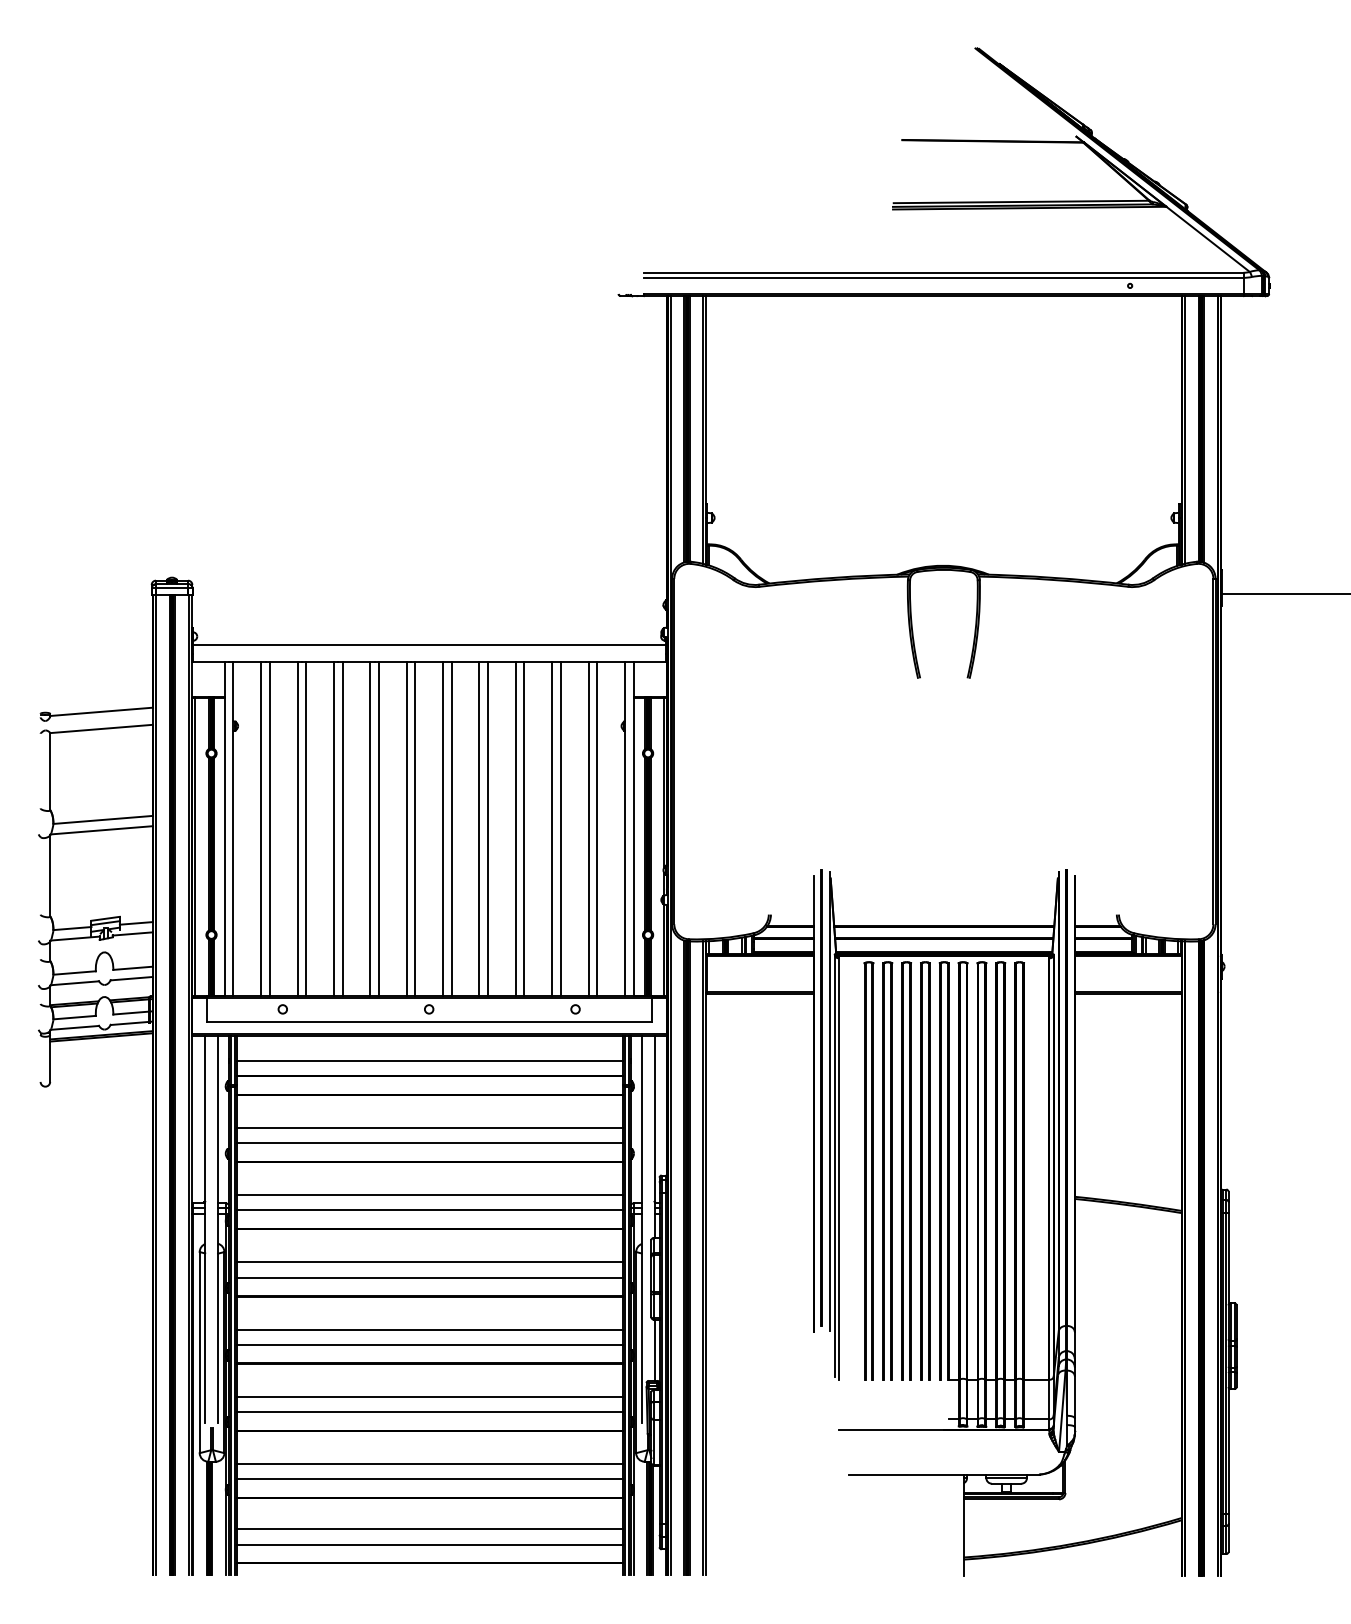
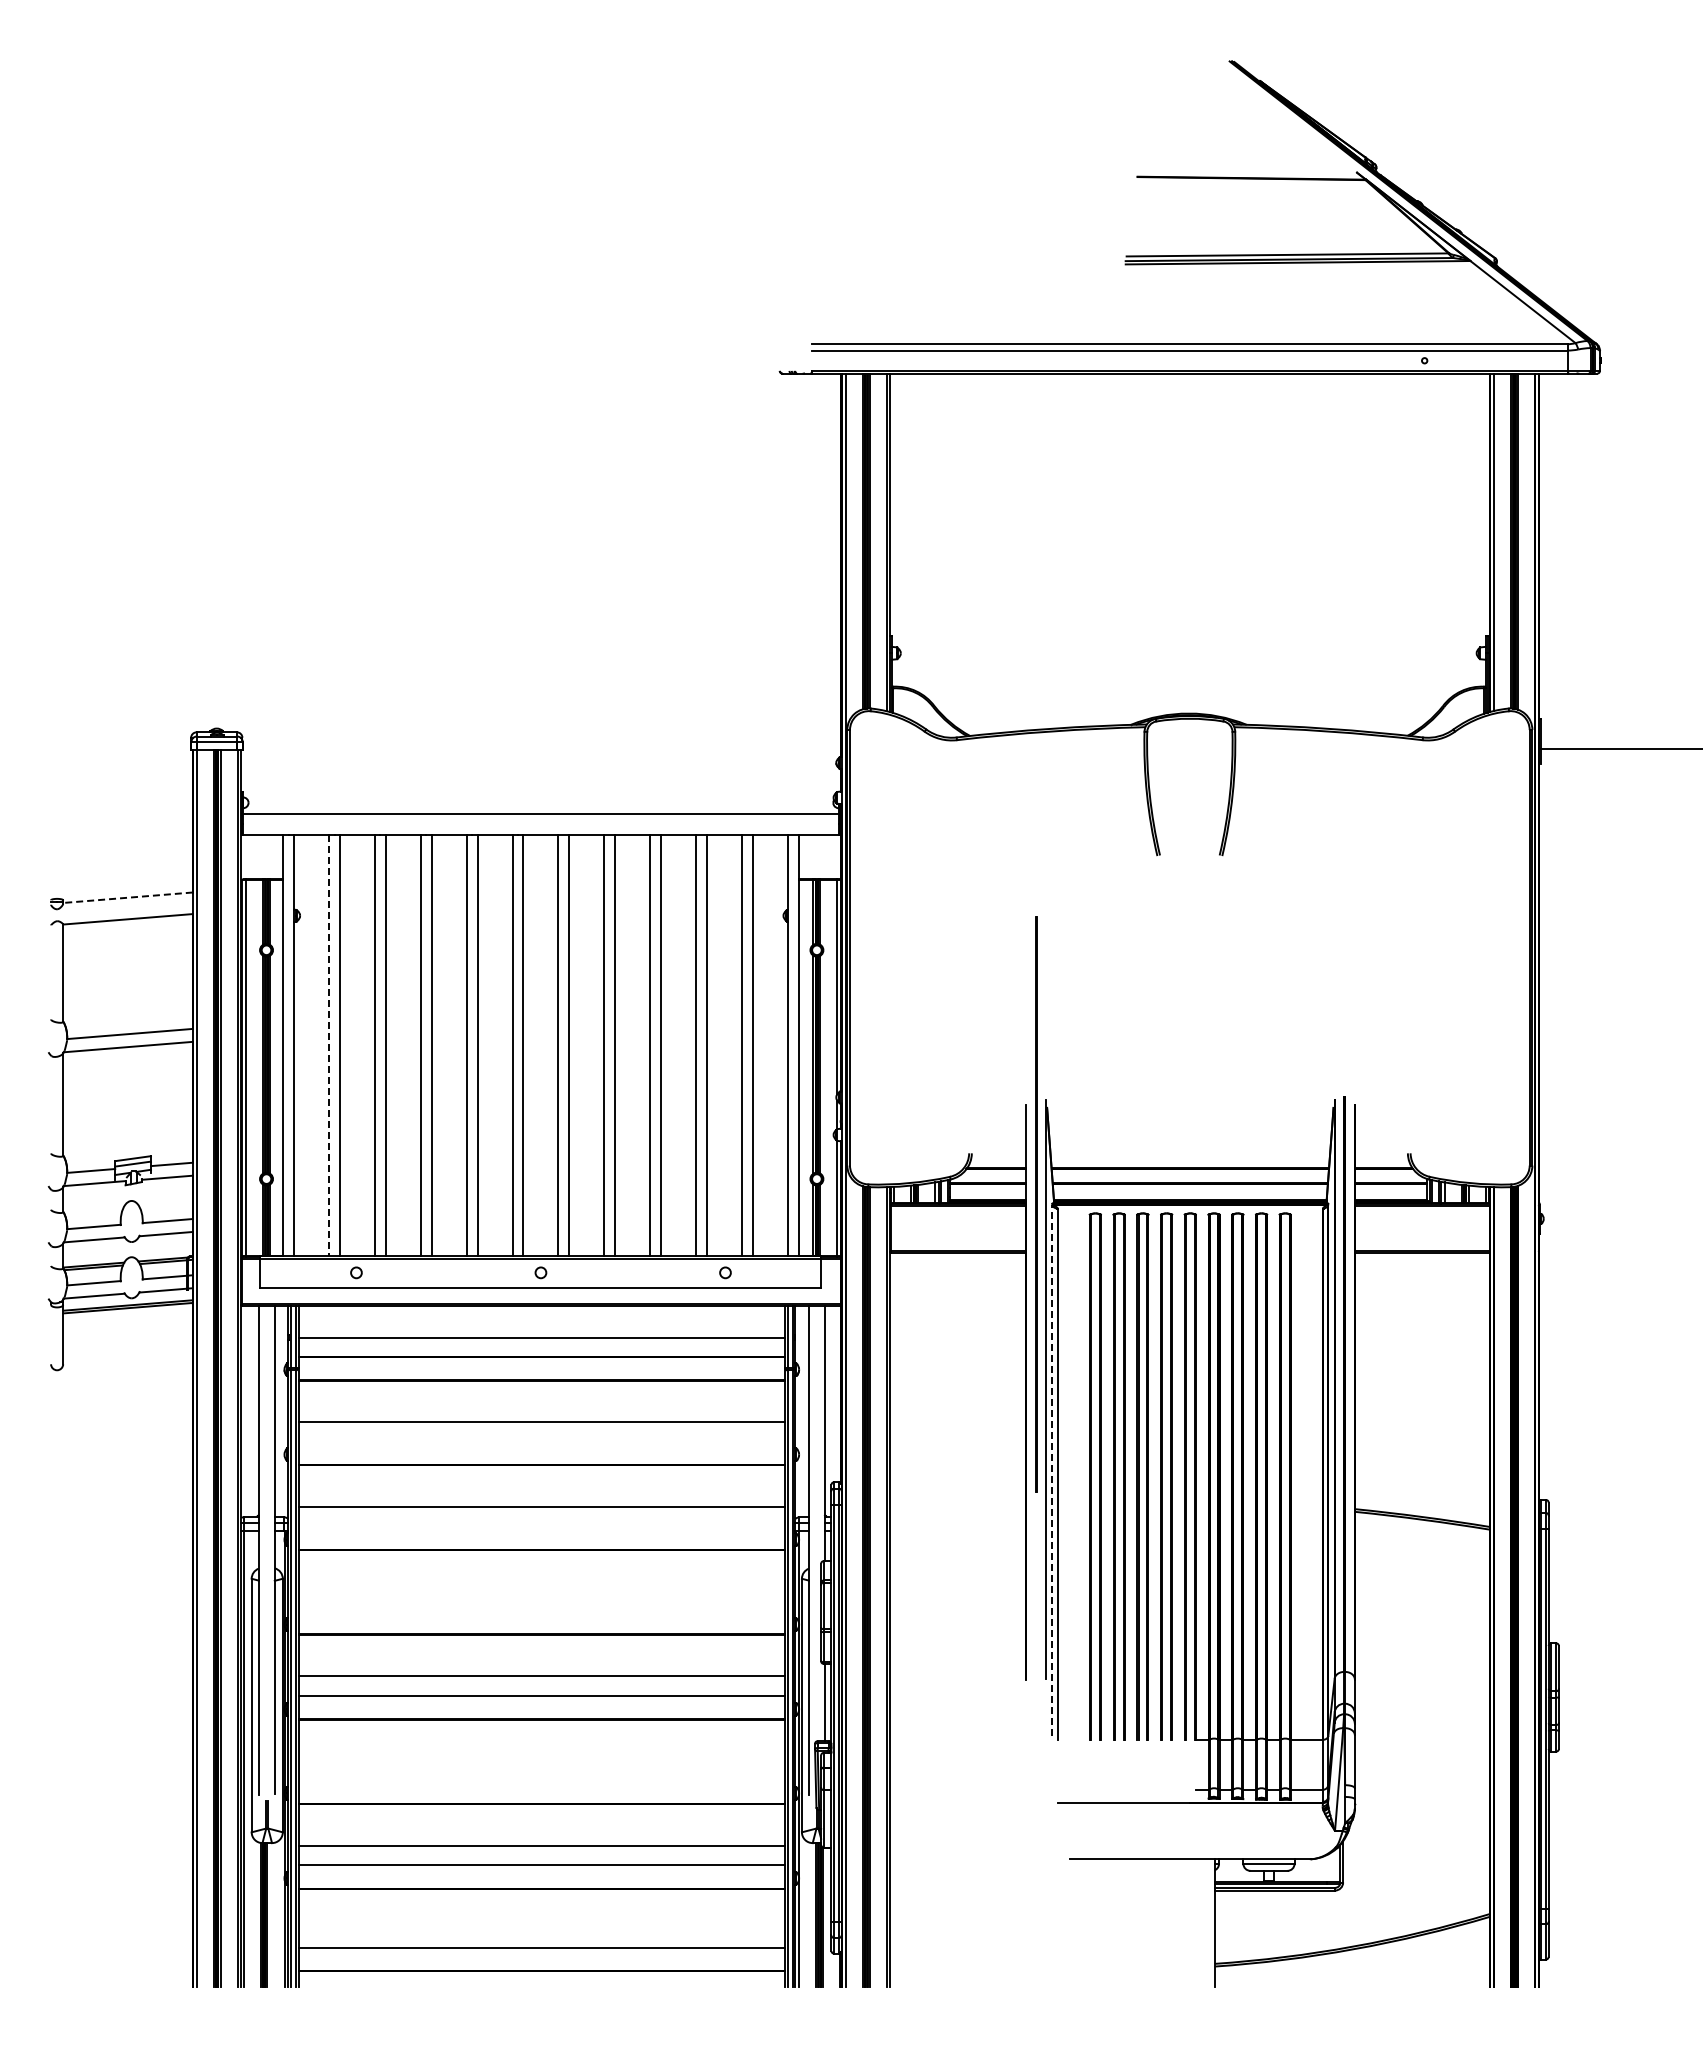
line: (101, 711) -> (127, 897), solid -> dashed
line: (261, 829) -> (329, 1046), solid -> dashed
line: (822, 1097) -> (1036, 1204), moved
line: (429, 1143) -> (541, 1441), removed
line: (834, 1165) -> (1052, 1469), solid -> dashed
line: (429, 1210) -> (541, 1526), removed
line: (429, 1262) -> (541, 1591), removed
line: (429, 1278) -> (541, 1611), removed
line: (429, 1396) -> (541, 1761), removed
line: (429, 1412) -> (541, 1780), removed
line: (429, 1529) -> (541, 1928), removed

